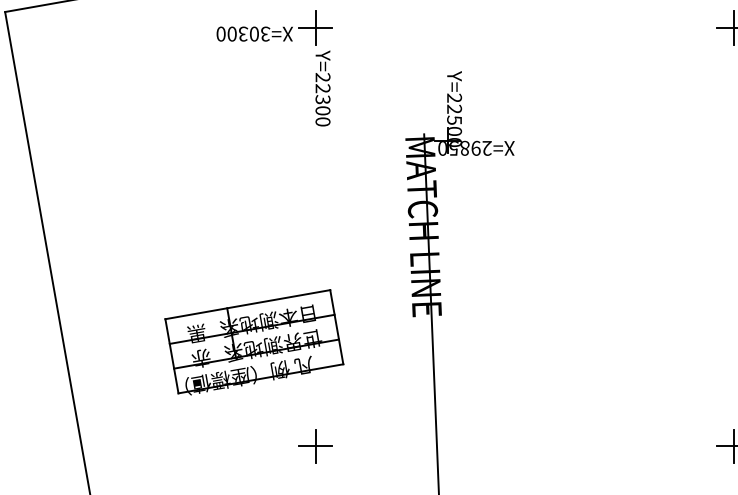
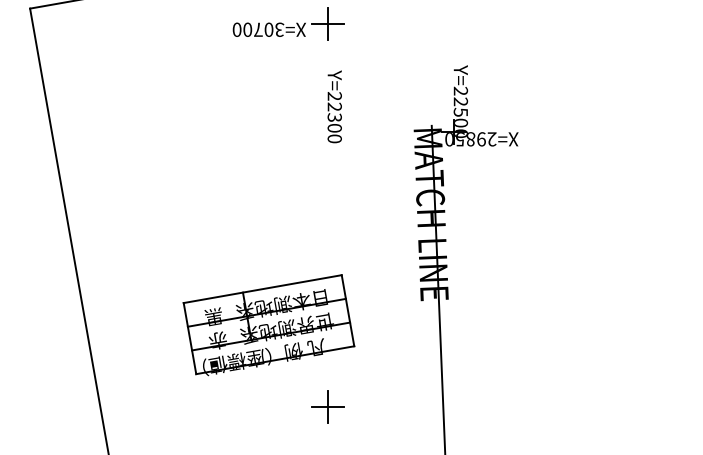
text: (243, 33) -> (258, 29), X=30300 -> X=30700
text: (322, 88) -> (334, 106), moved
part: (315, 446) -> (327, 406), moved

